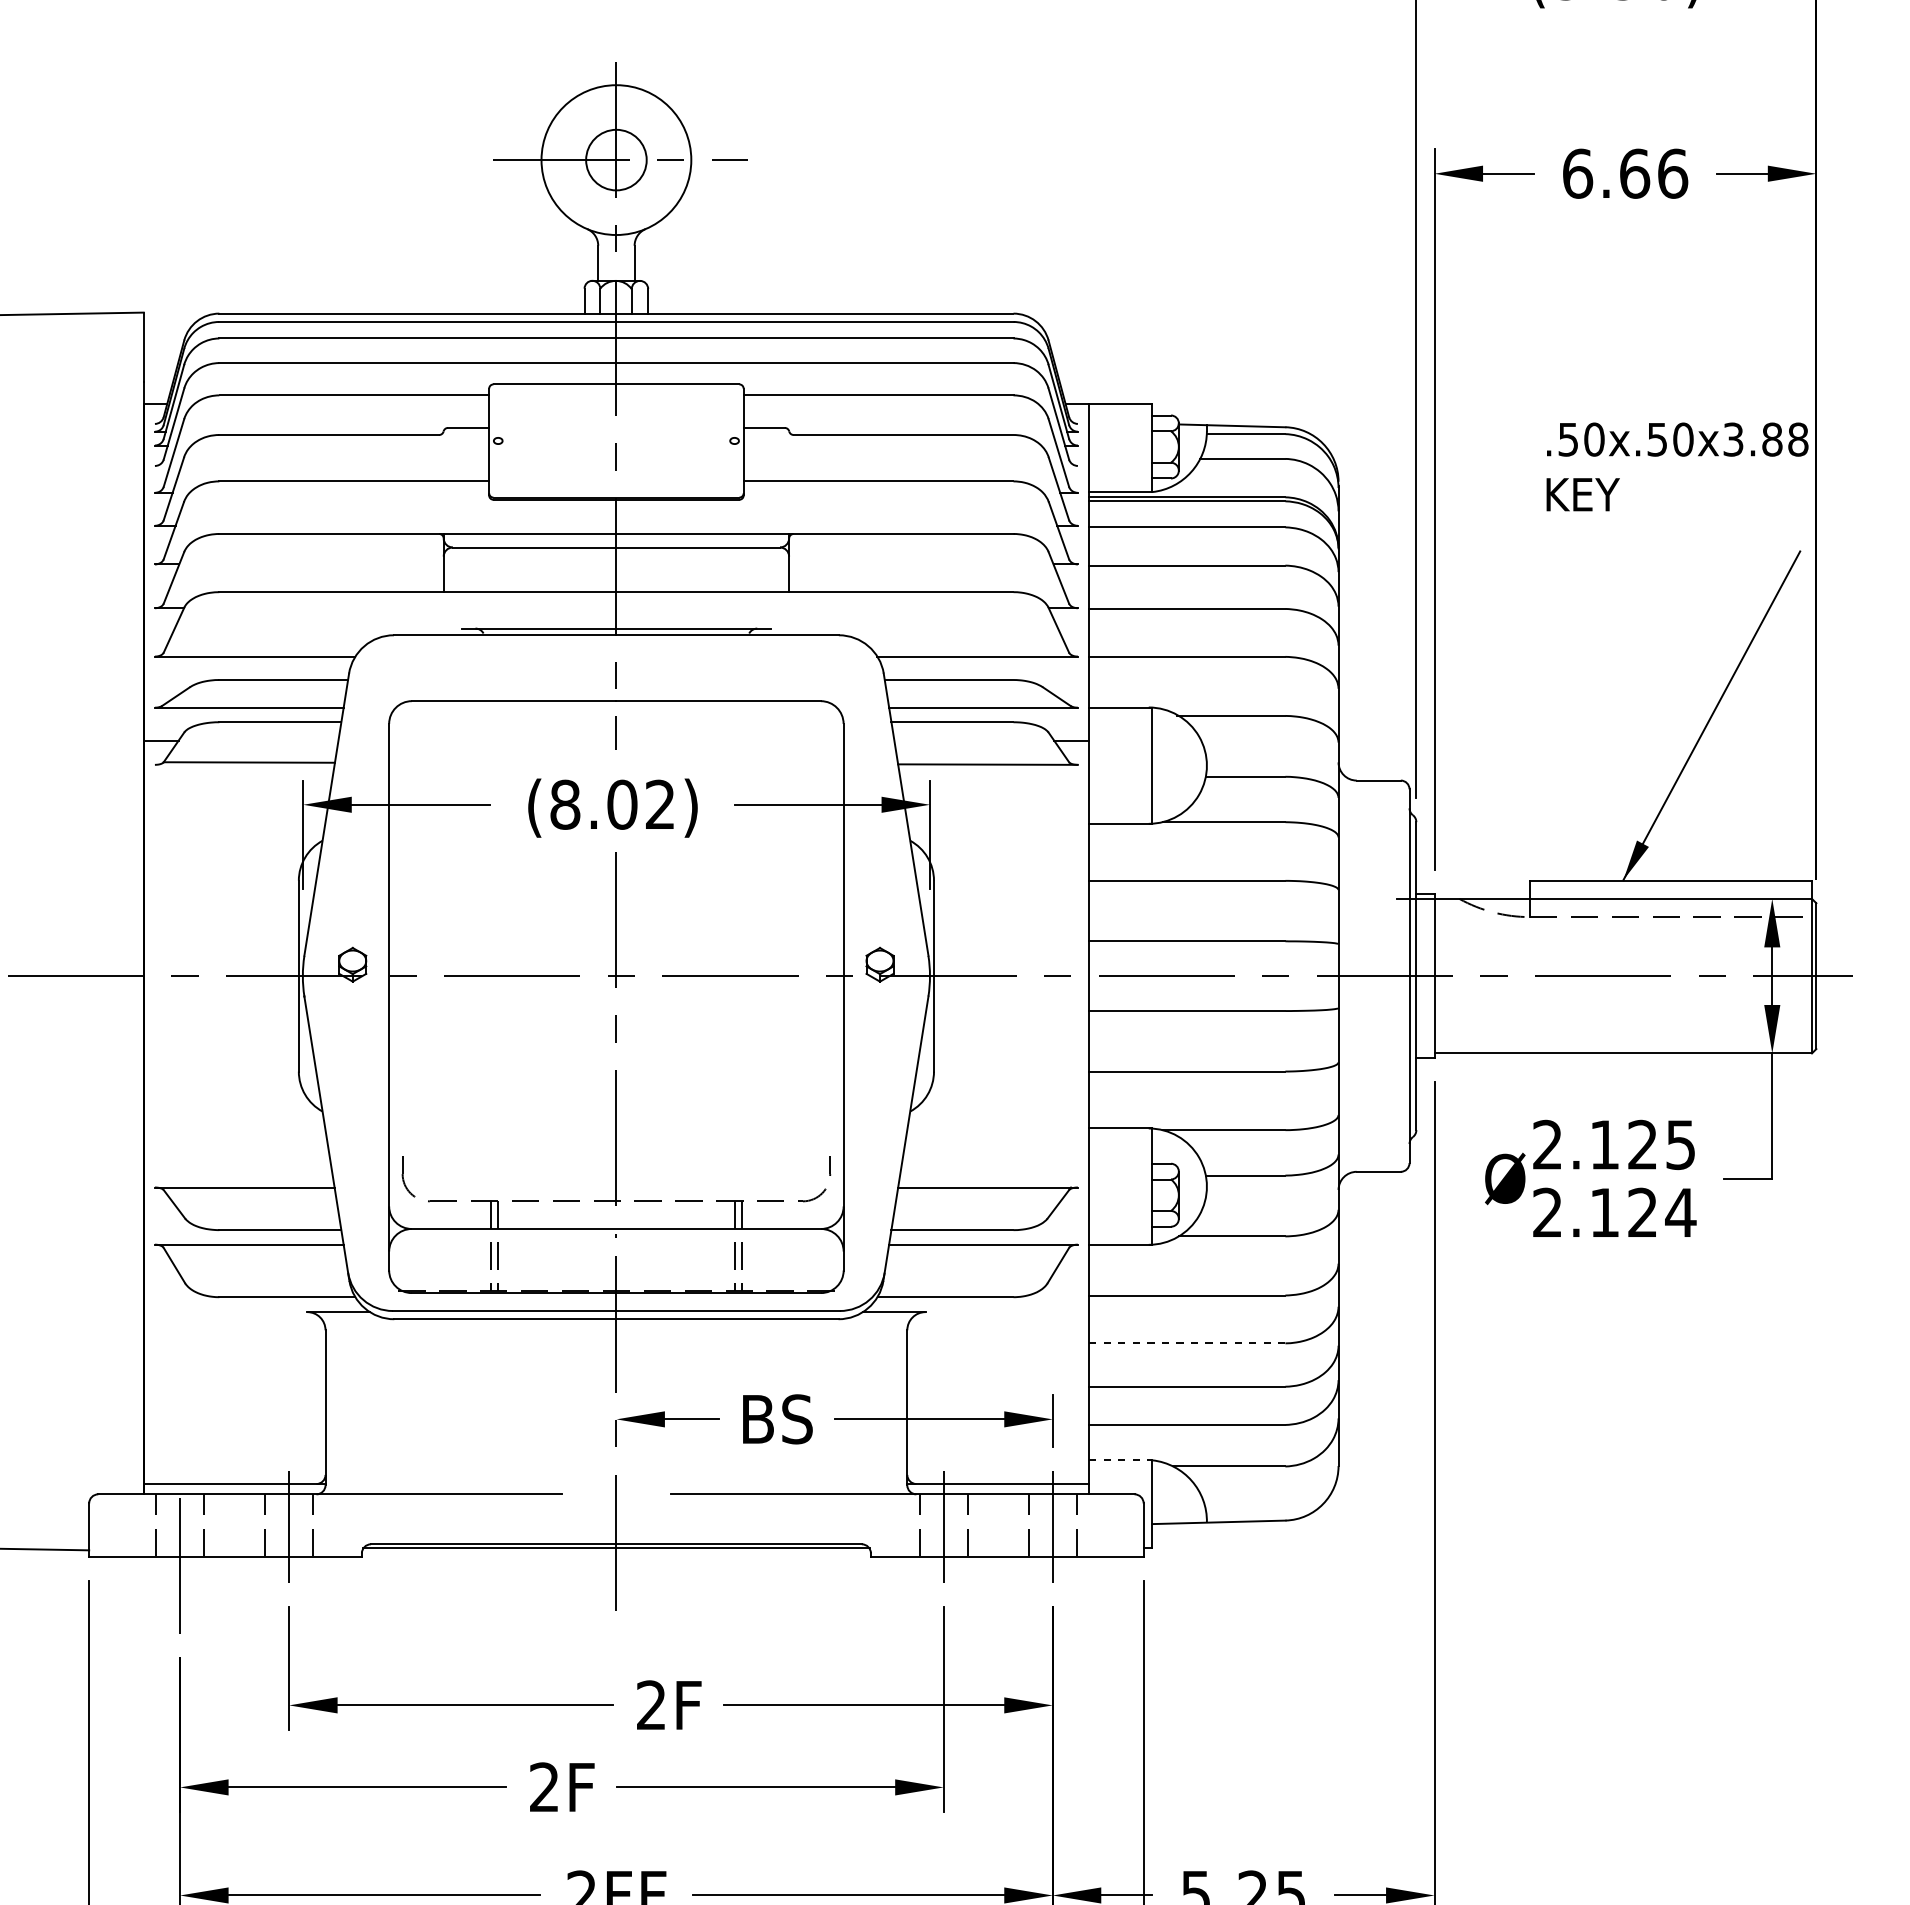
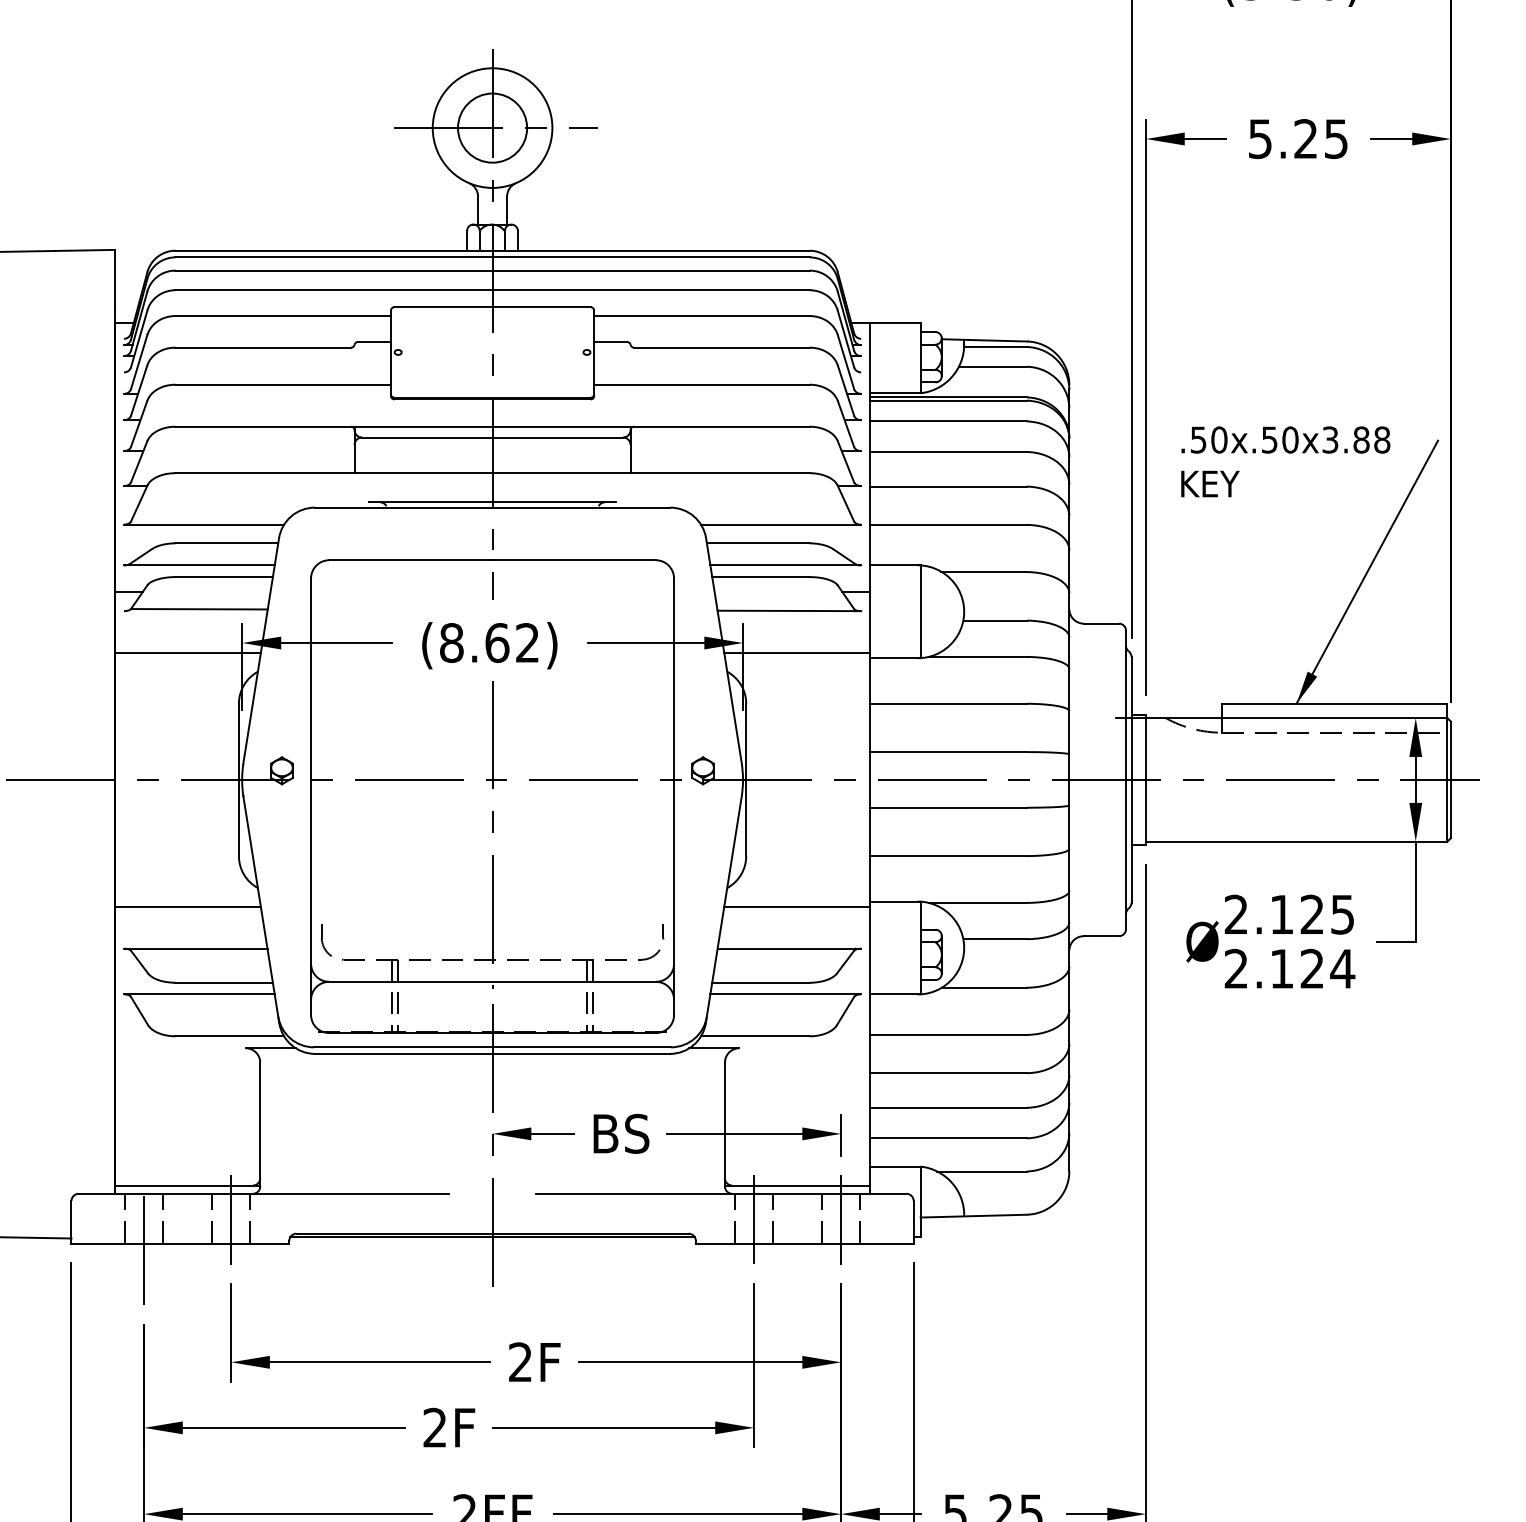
circle: (616, 159) -> (492, 127), size x1.43
text: (1625, 173) -> (1298, 138), 6.66 -> 5.25
text: (1677, 466) -> (1285, 461), moved
text: (622, 804) -> (497, 642), (8.02) -> (8.62)
line: (234, 817) -> (187, 653), added
line: (997, 817) -> (796, 653), added
line: (234, 1135) -> (187, 907), added
line: (997, 1135) -> (796, 907), added
line: (1187, 1343) -> (948, 1073), dashed -> solid
line: (1120, 1460) -> (895, 1166), dashed -> solid

